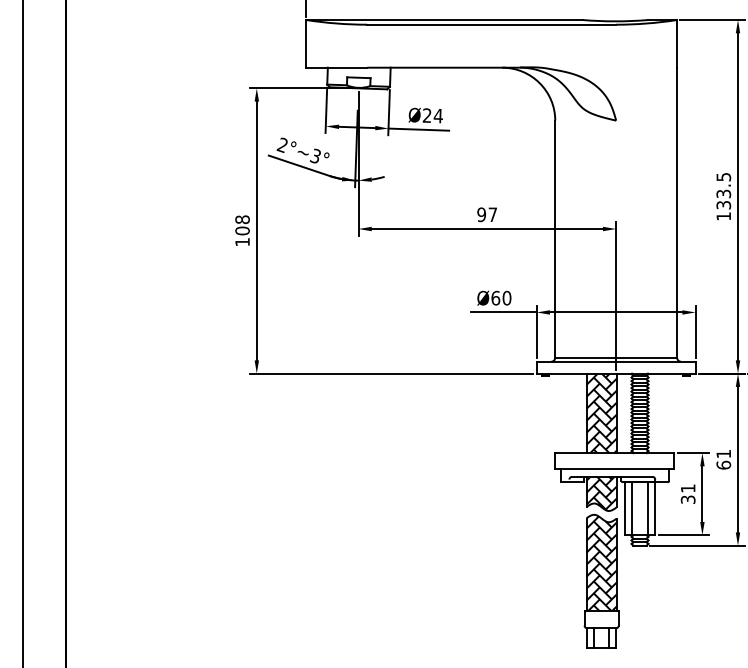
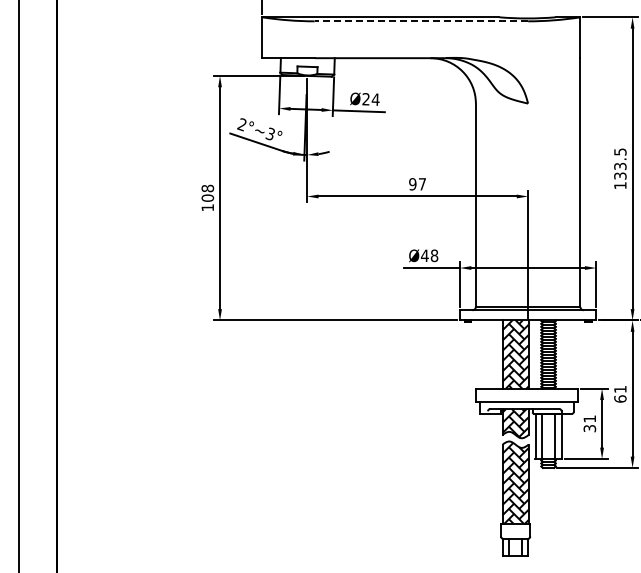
line: (491, 24) -> (421, 21), solid -> dashed
text: (501, 297) -> (429, 255), Ø60 -> Ø48

